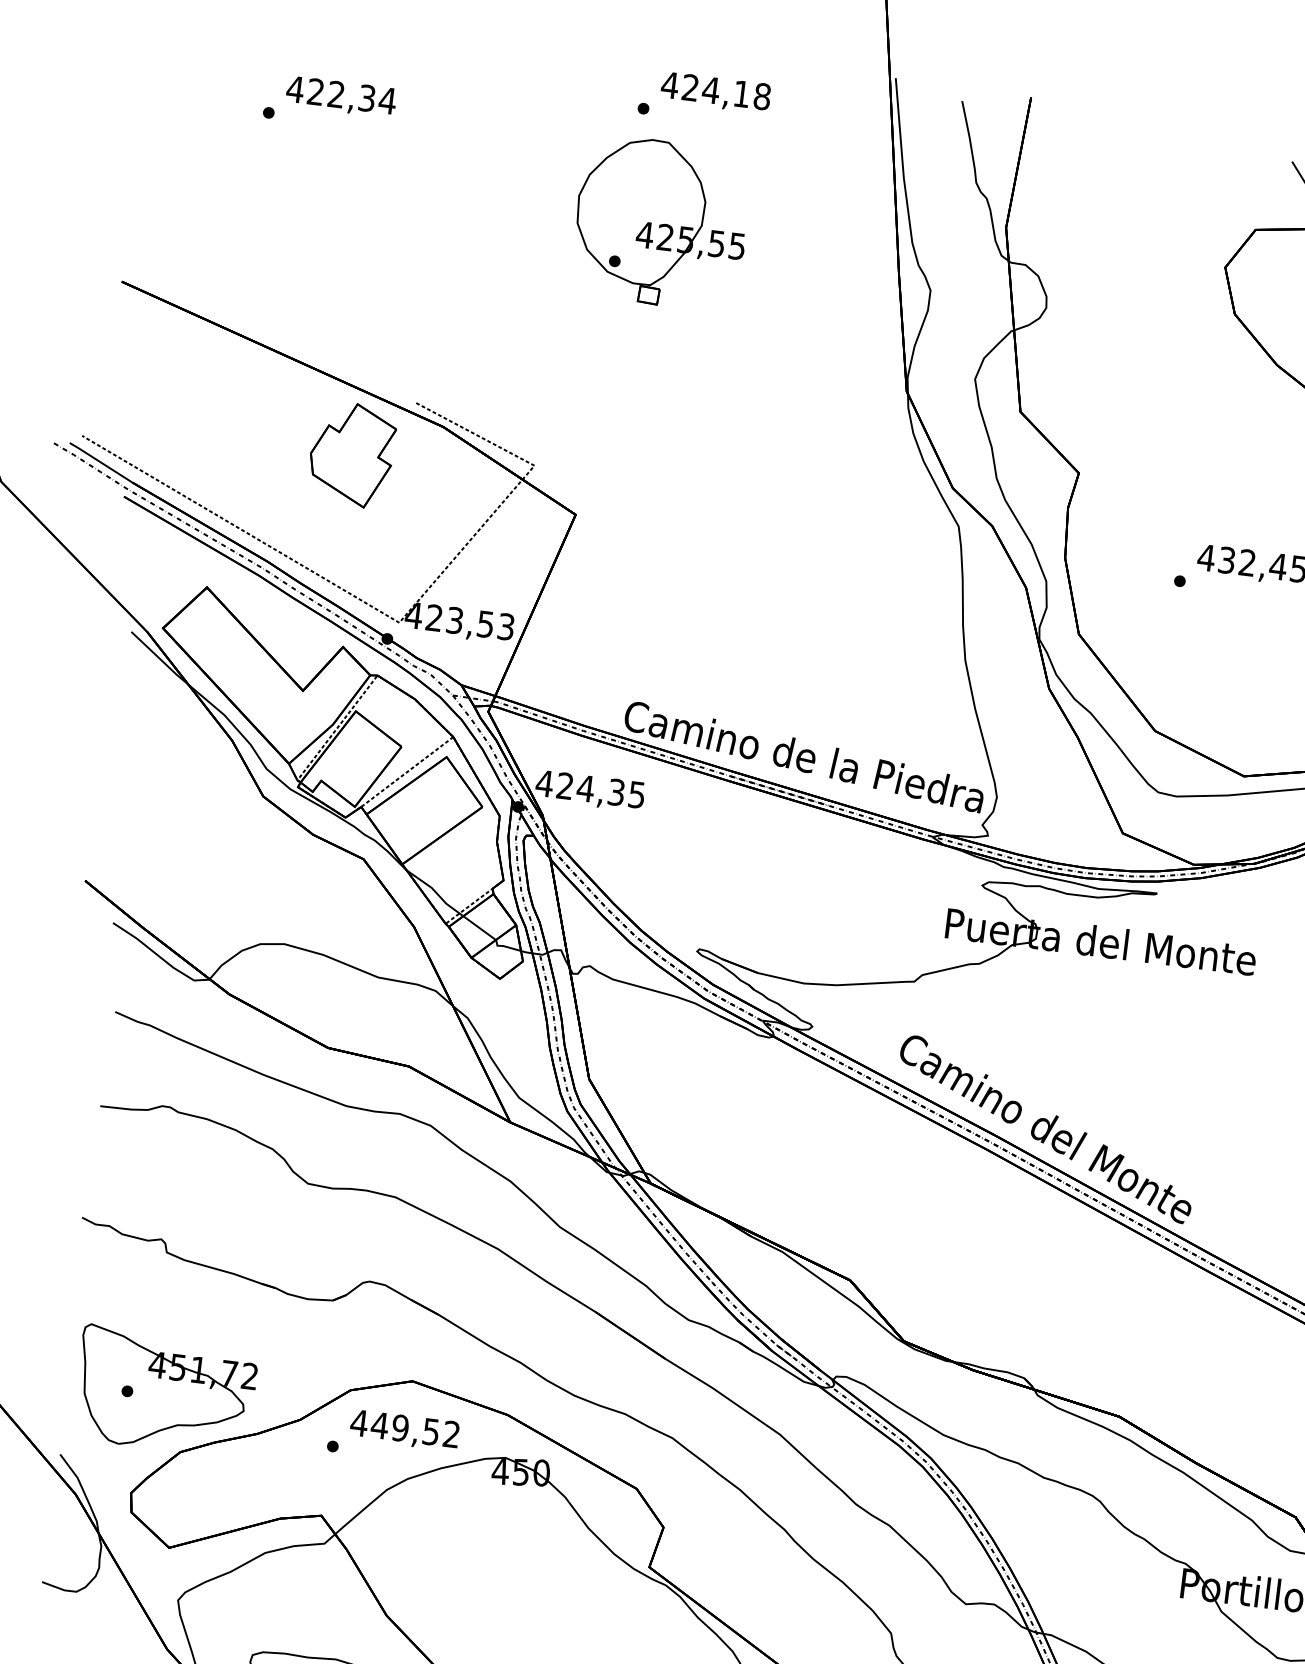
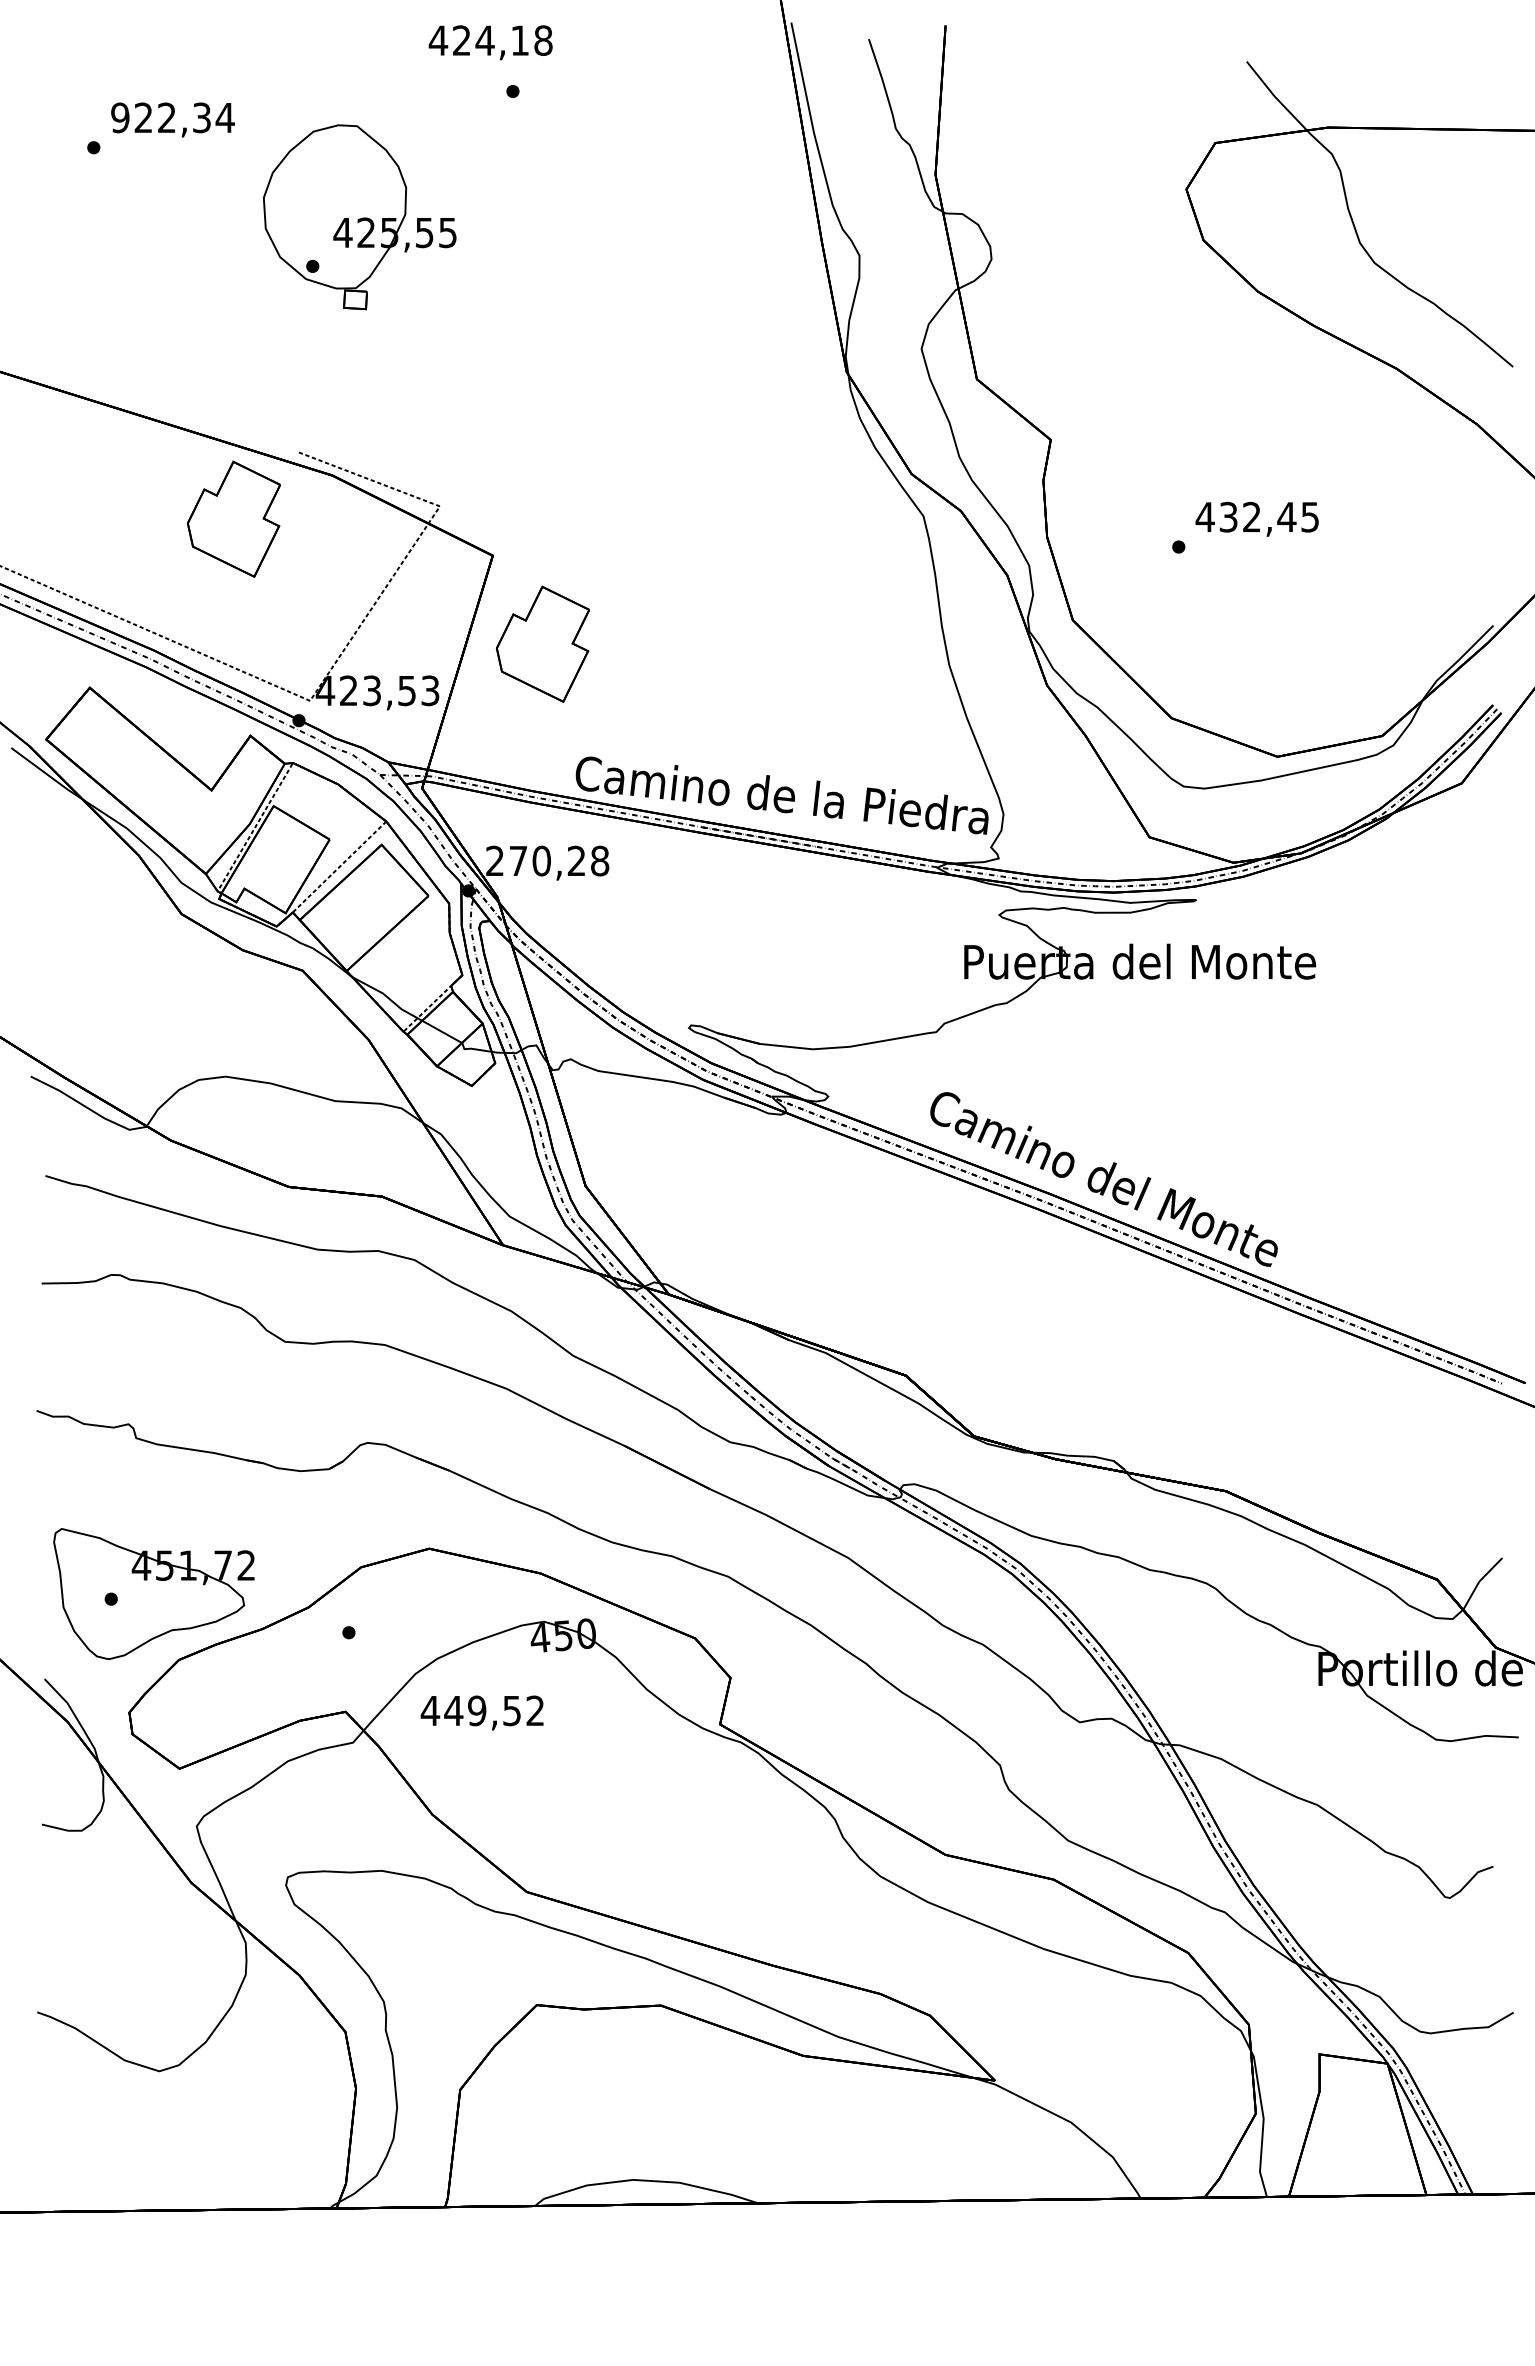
text: (294, 89) -> (119, 117), 422,34 -> 922,34
text: (715, 92) -> (490, 42), moved
part: (661, 223) -> (359, 217), moved
part: (609, 597) -> (542, 643), added
text: (590, 788) -> (547, 860), 424,35 -> 270,28
text: (404, 1430) -> (481, 1712), moved

